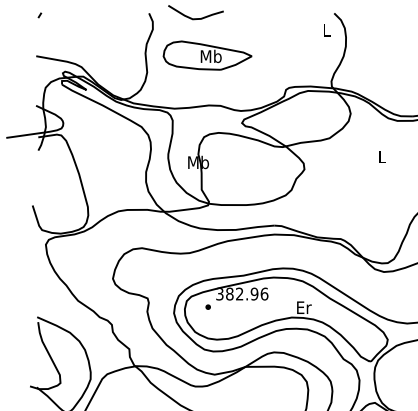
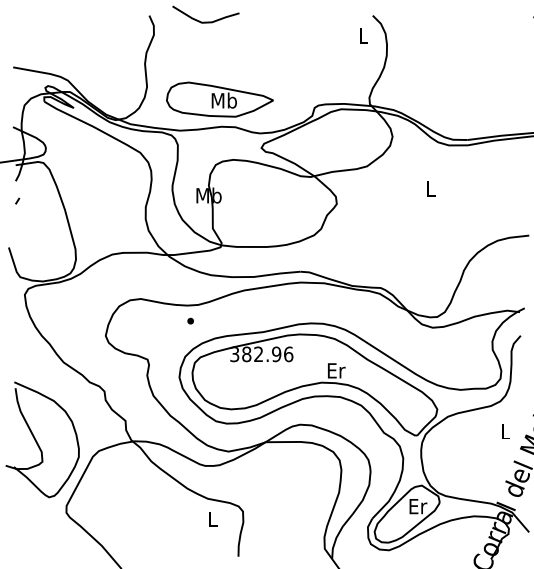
line: (39, 14) -> (17, 200), moved
part: (207, 55) -> (219, 99), moved
part: (208, 306) -> (190, 320), moved

